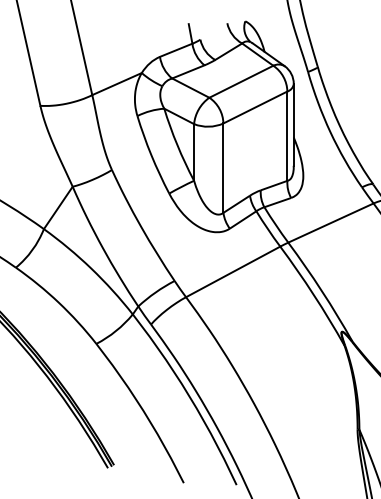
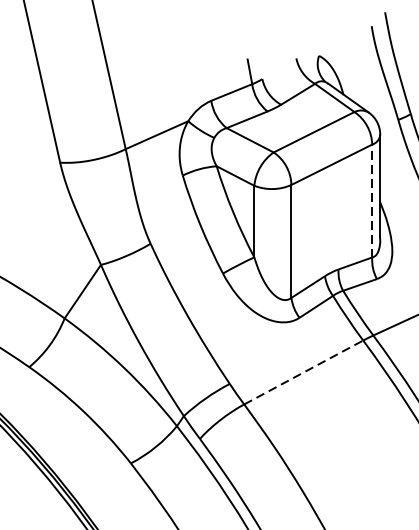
line: (287, 136) -> (372, 201), solid -> dashed
line: (233, 271) -> (304, 371), solid -> dashed

